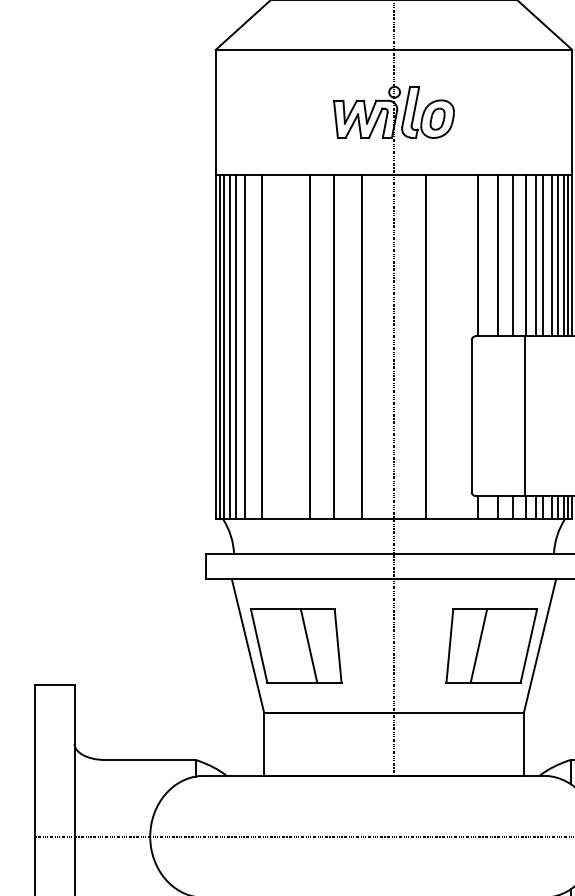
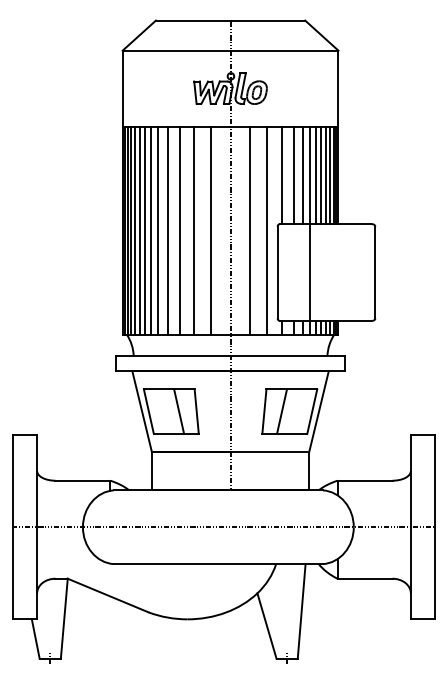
line: (251, 346) -> (144, 230), added
line: (274, 346) -> (158, 230), added
line: (289, 346) -> (167, 230), added
line: (453, 346) -> (266, 230), added

